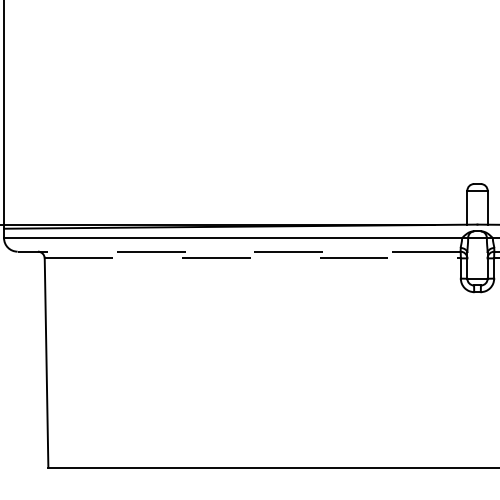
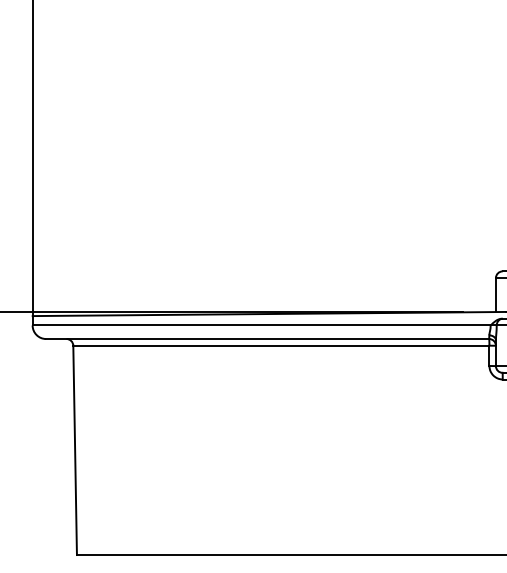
line: (238, 252) -> (267, 339), dashed -> solid
line: (252, 258) -> (281, 345), dashed -> solid

